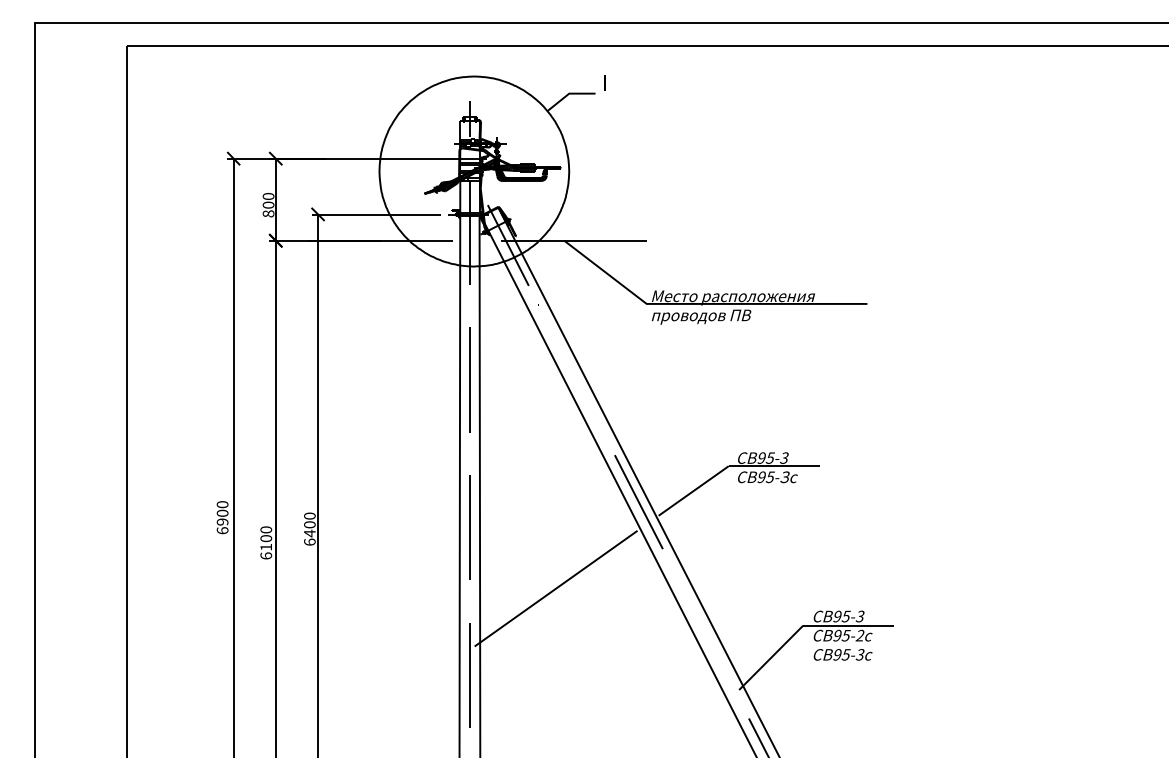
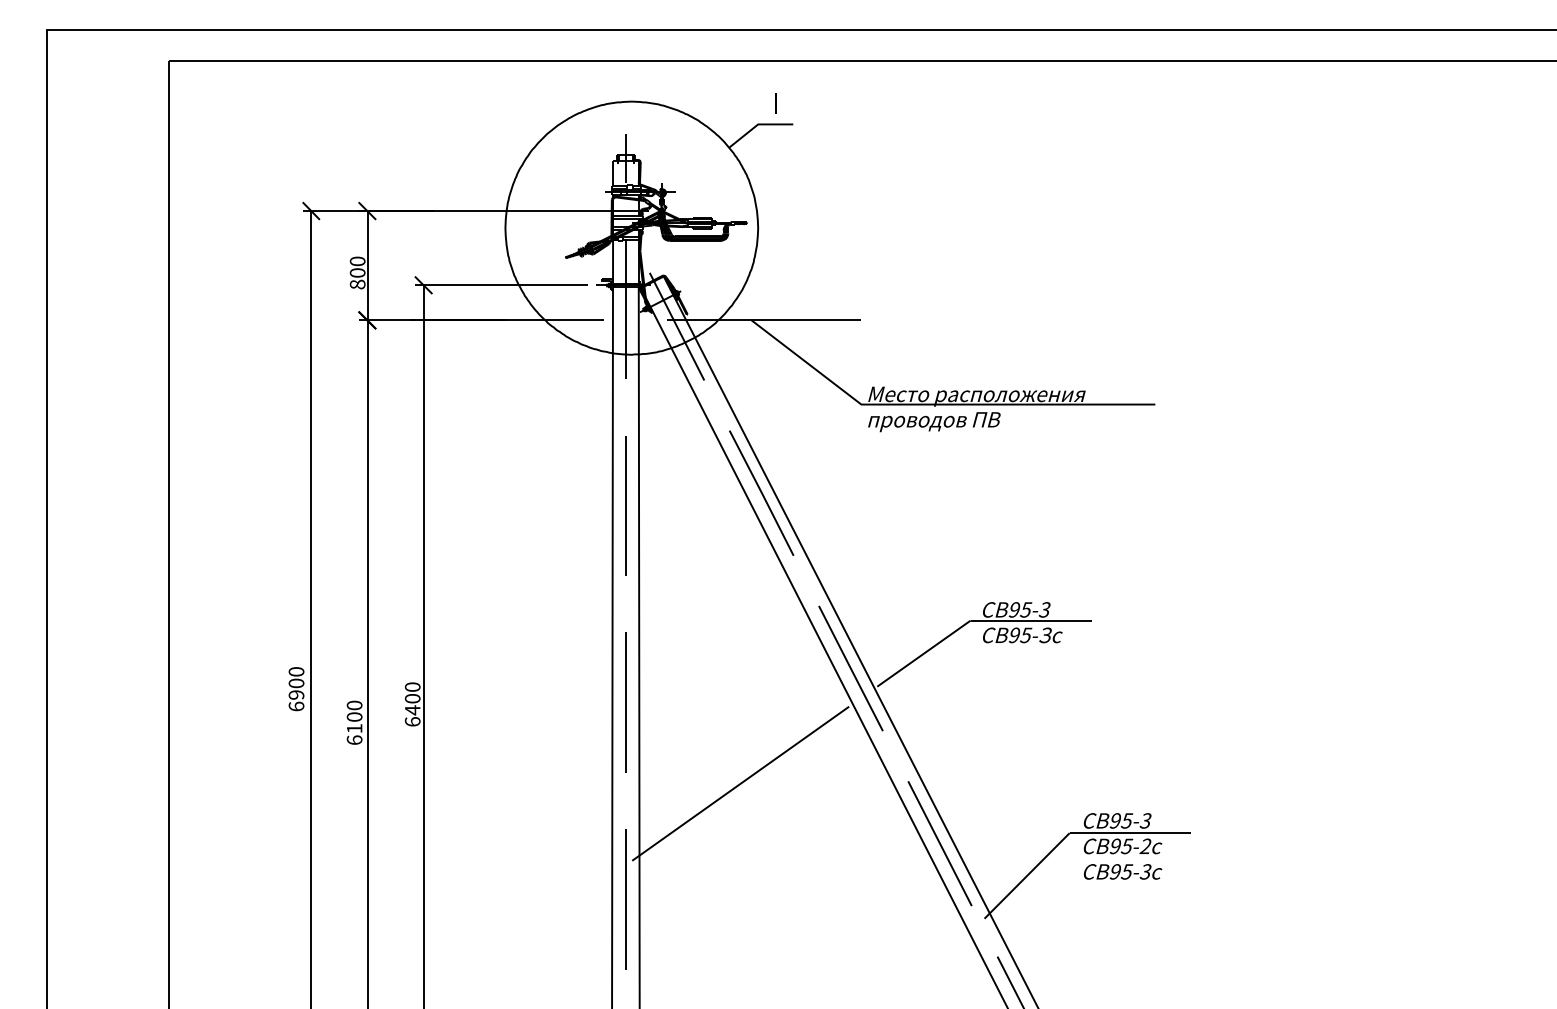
line: (604, 83) -> (775, 103), moved
line: (571, 369) -> (761, 492), added
line: (705, 633) -> (939, 843), added

